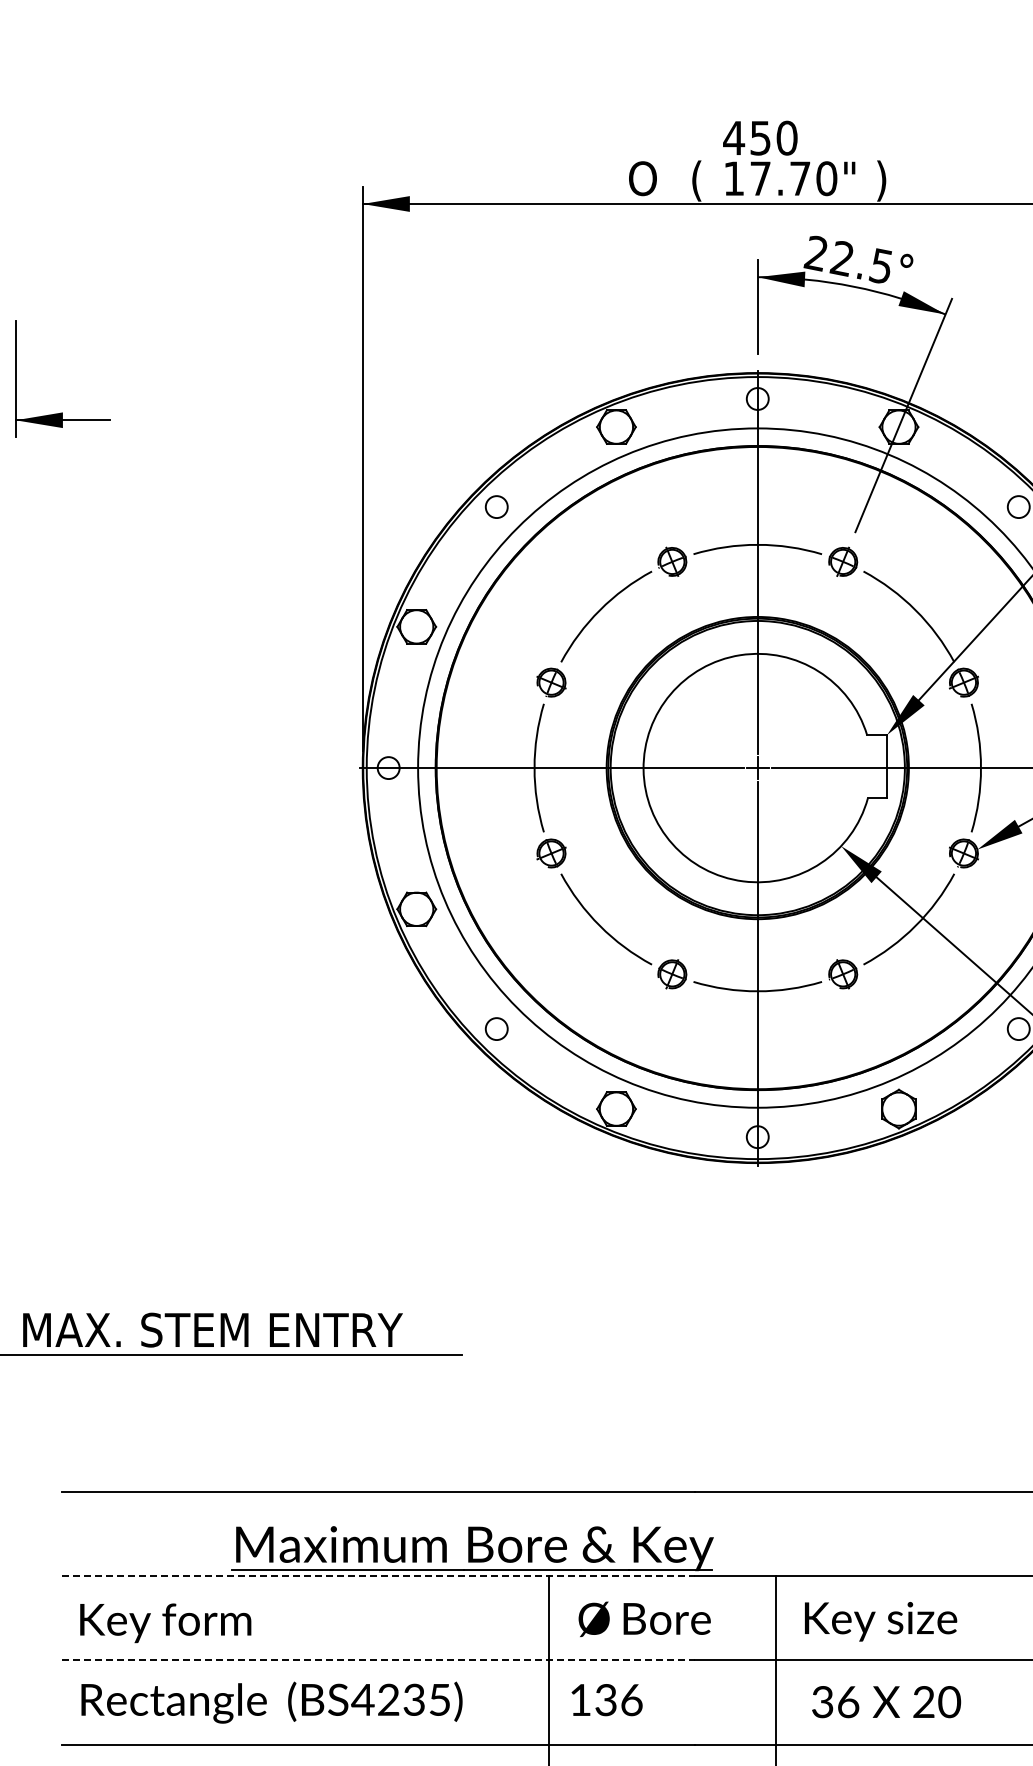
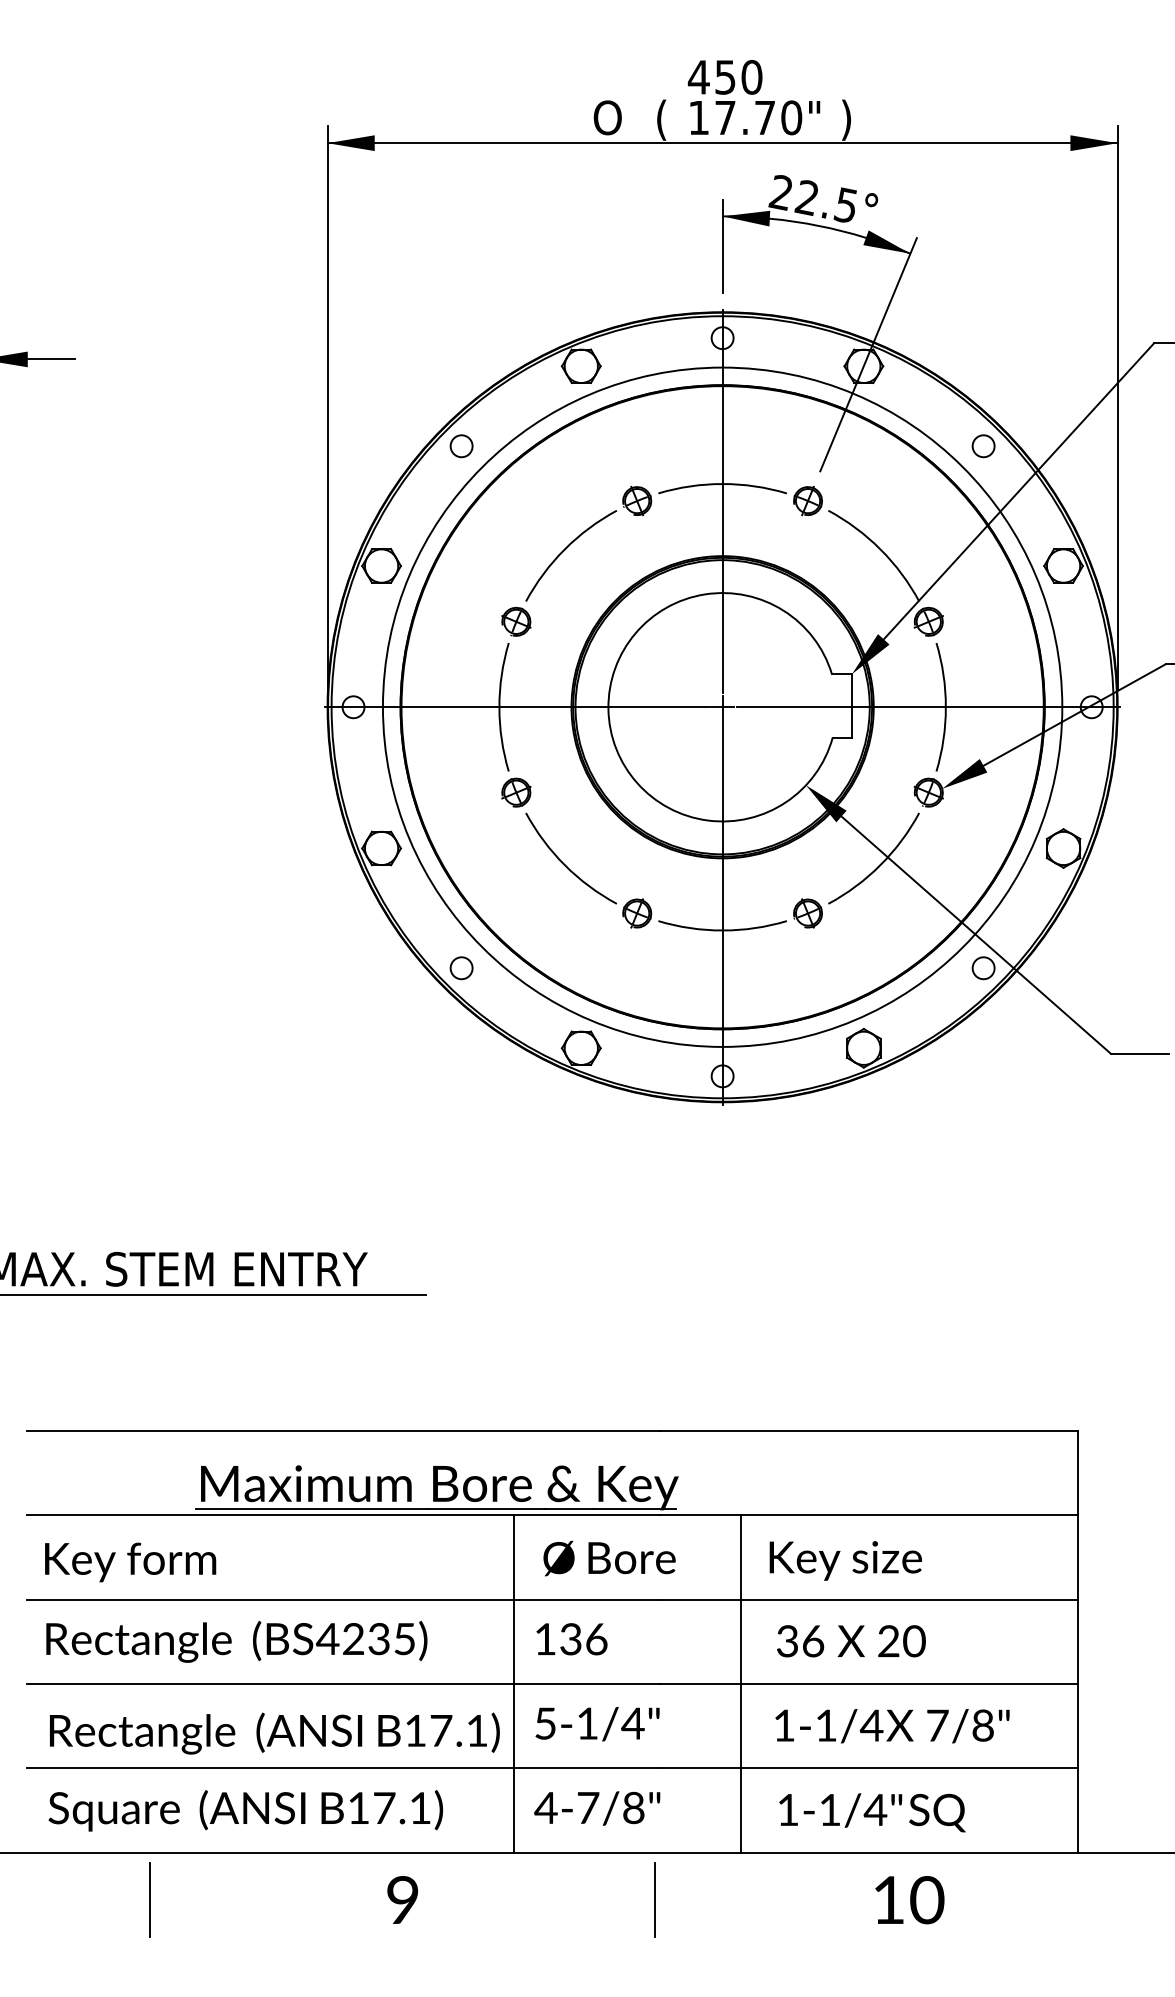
line: (379, 1576) -> (344, 1515), dashed -> solid
line: (379, 1660) -> (344, 1599), dashed -> solid

